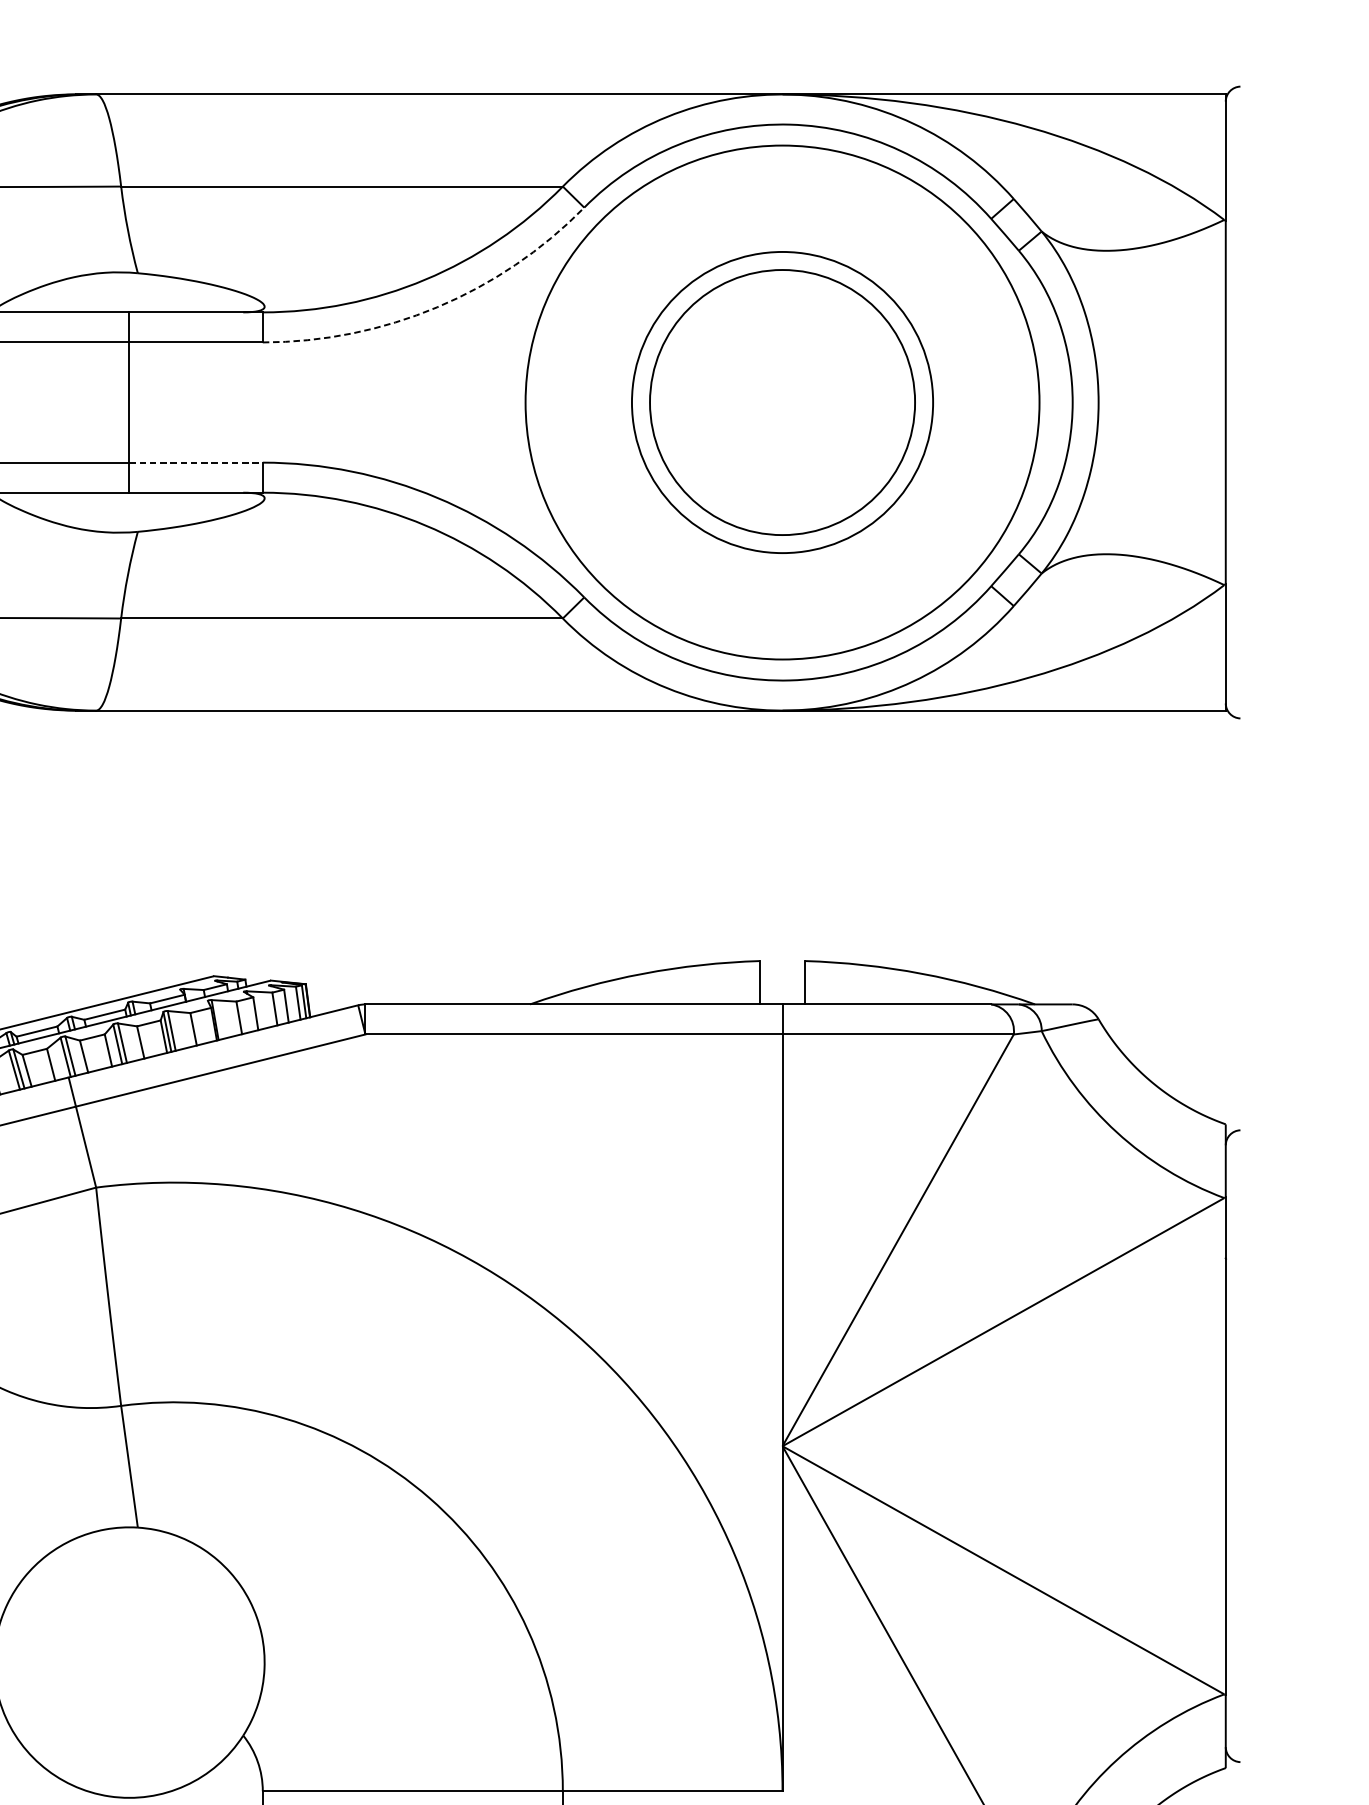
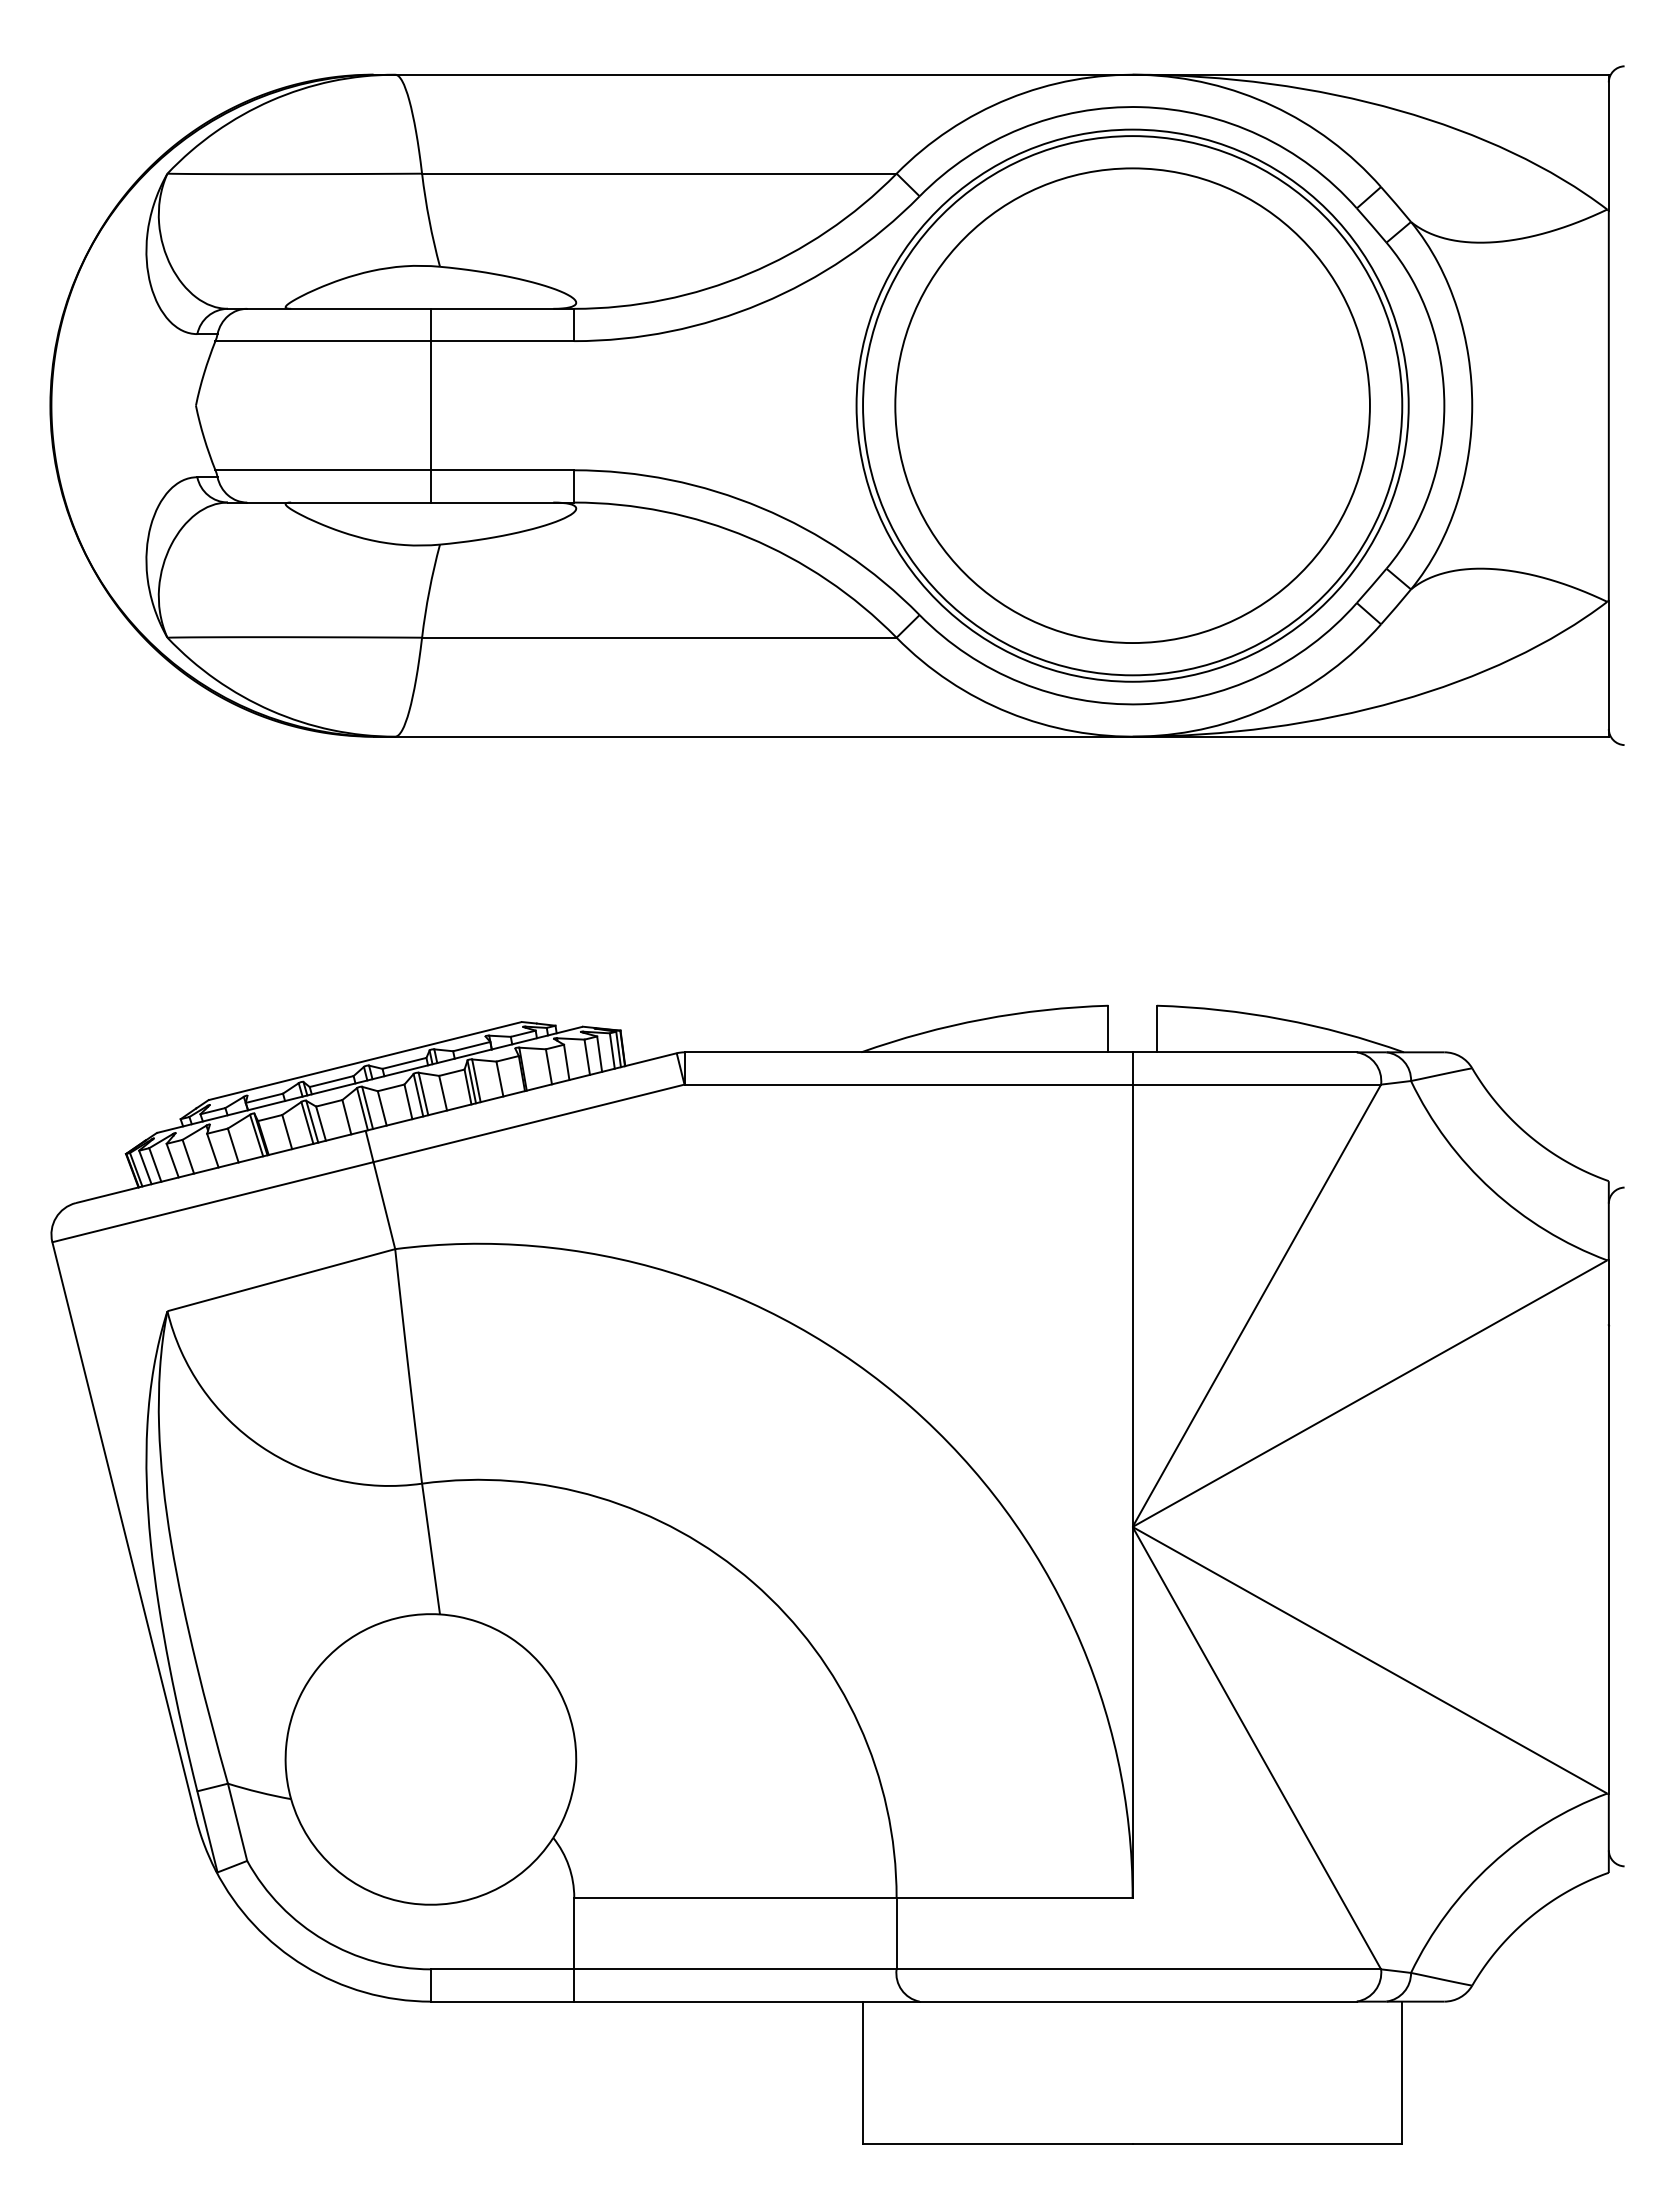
arc: (437, 307) -> (761, 303), dashed -> solid
circle: (782, 402) -> (1132, 405), size x1.67
circle: (782, 402) -> (1132, 405), size x1.67
line: (196, 462) -> (502, 470), dashed -> solid

